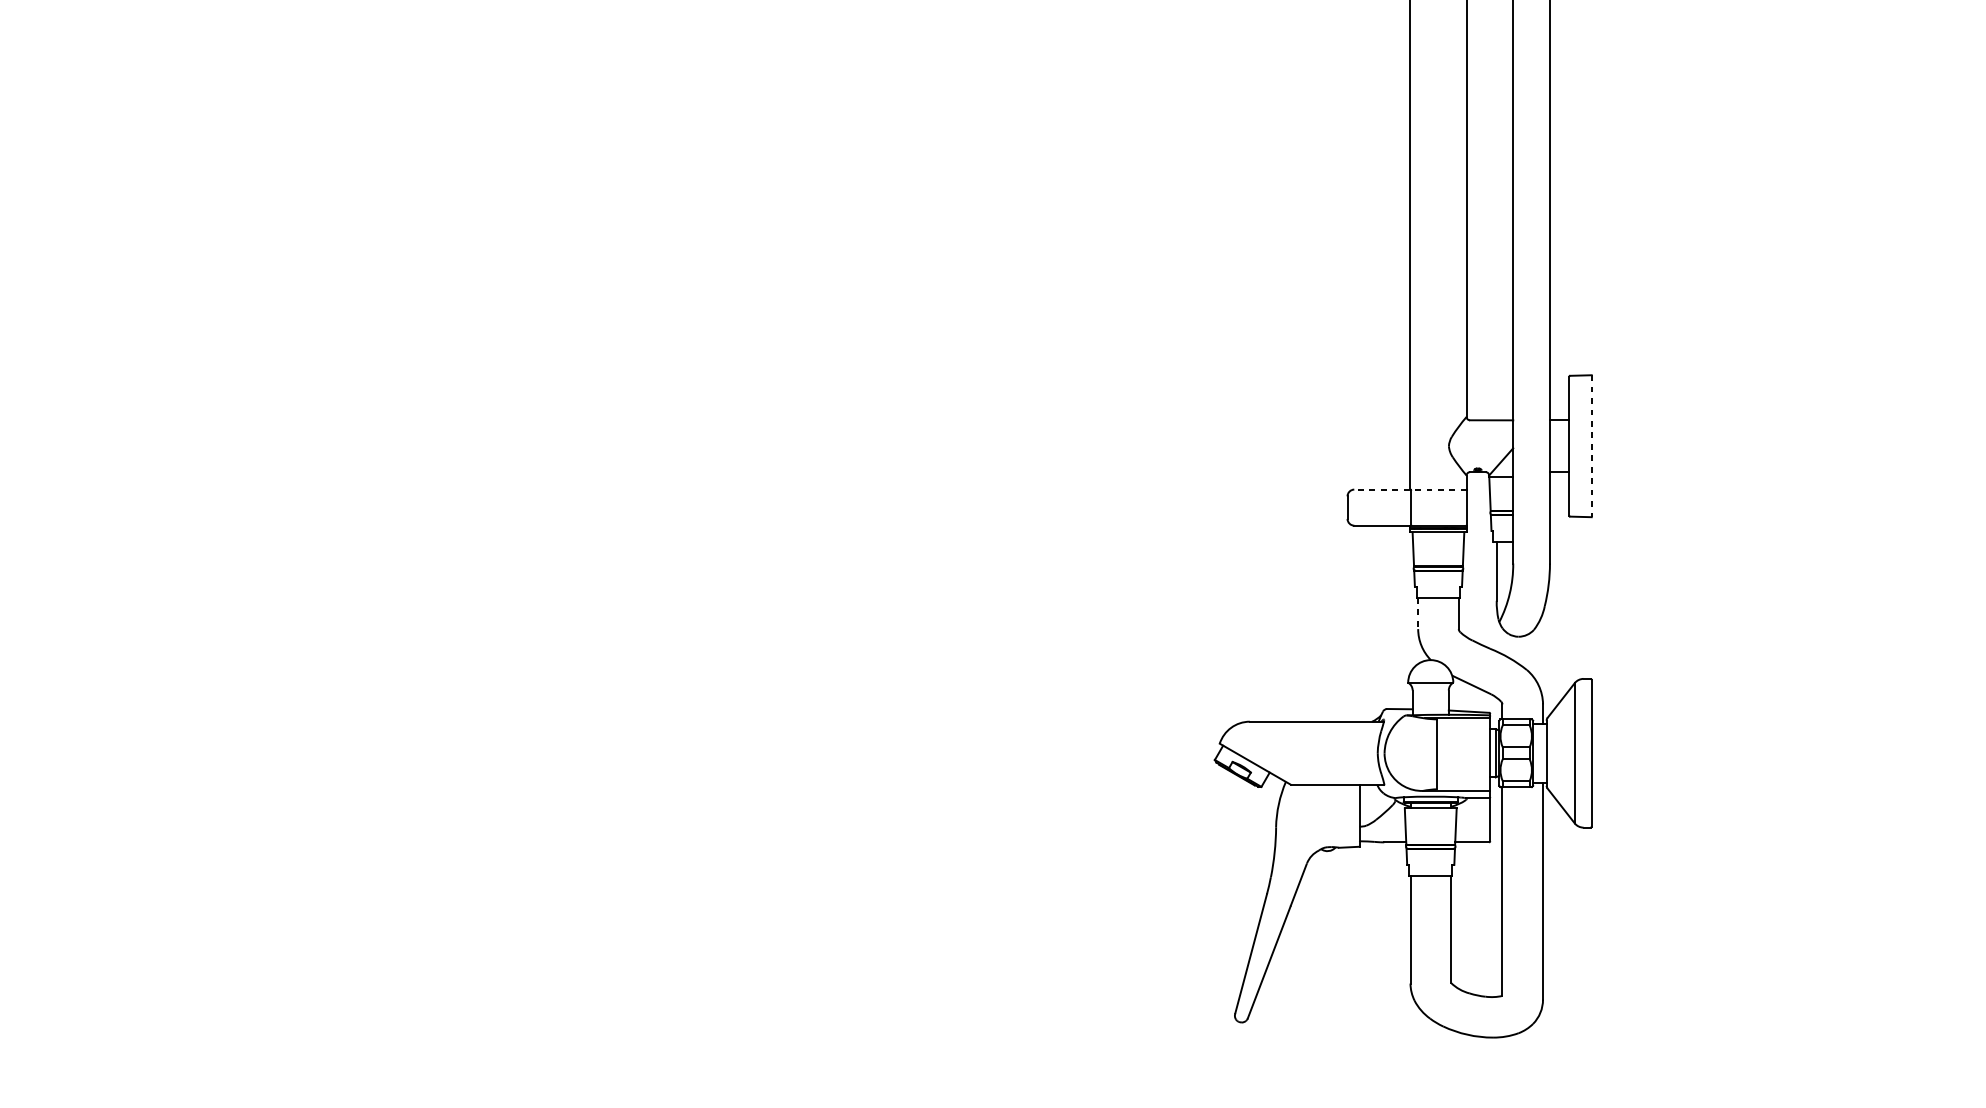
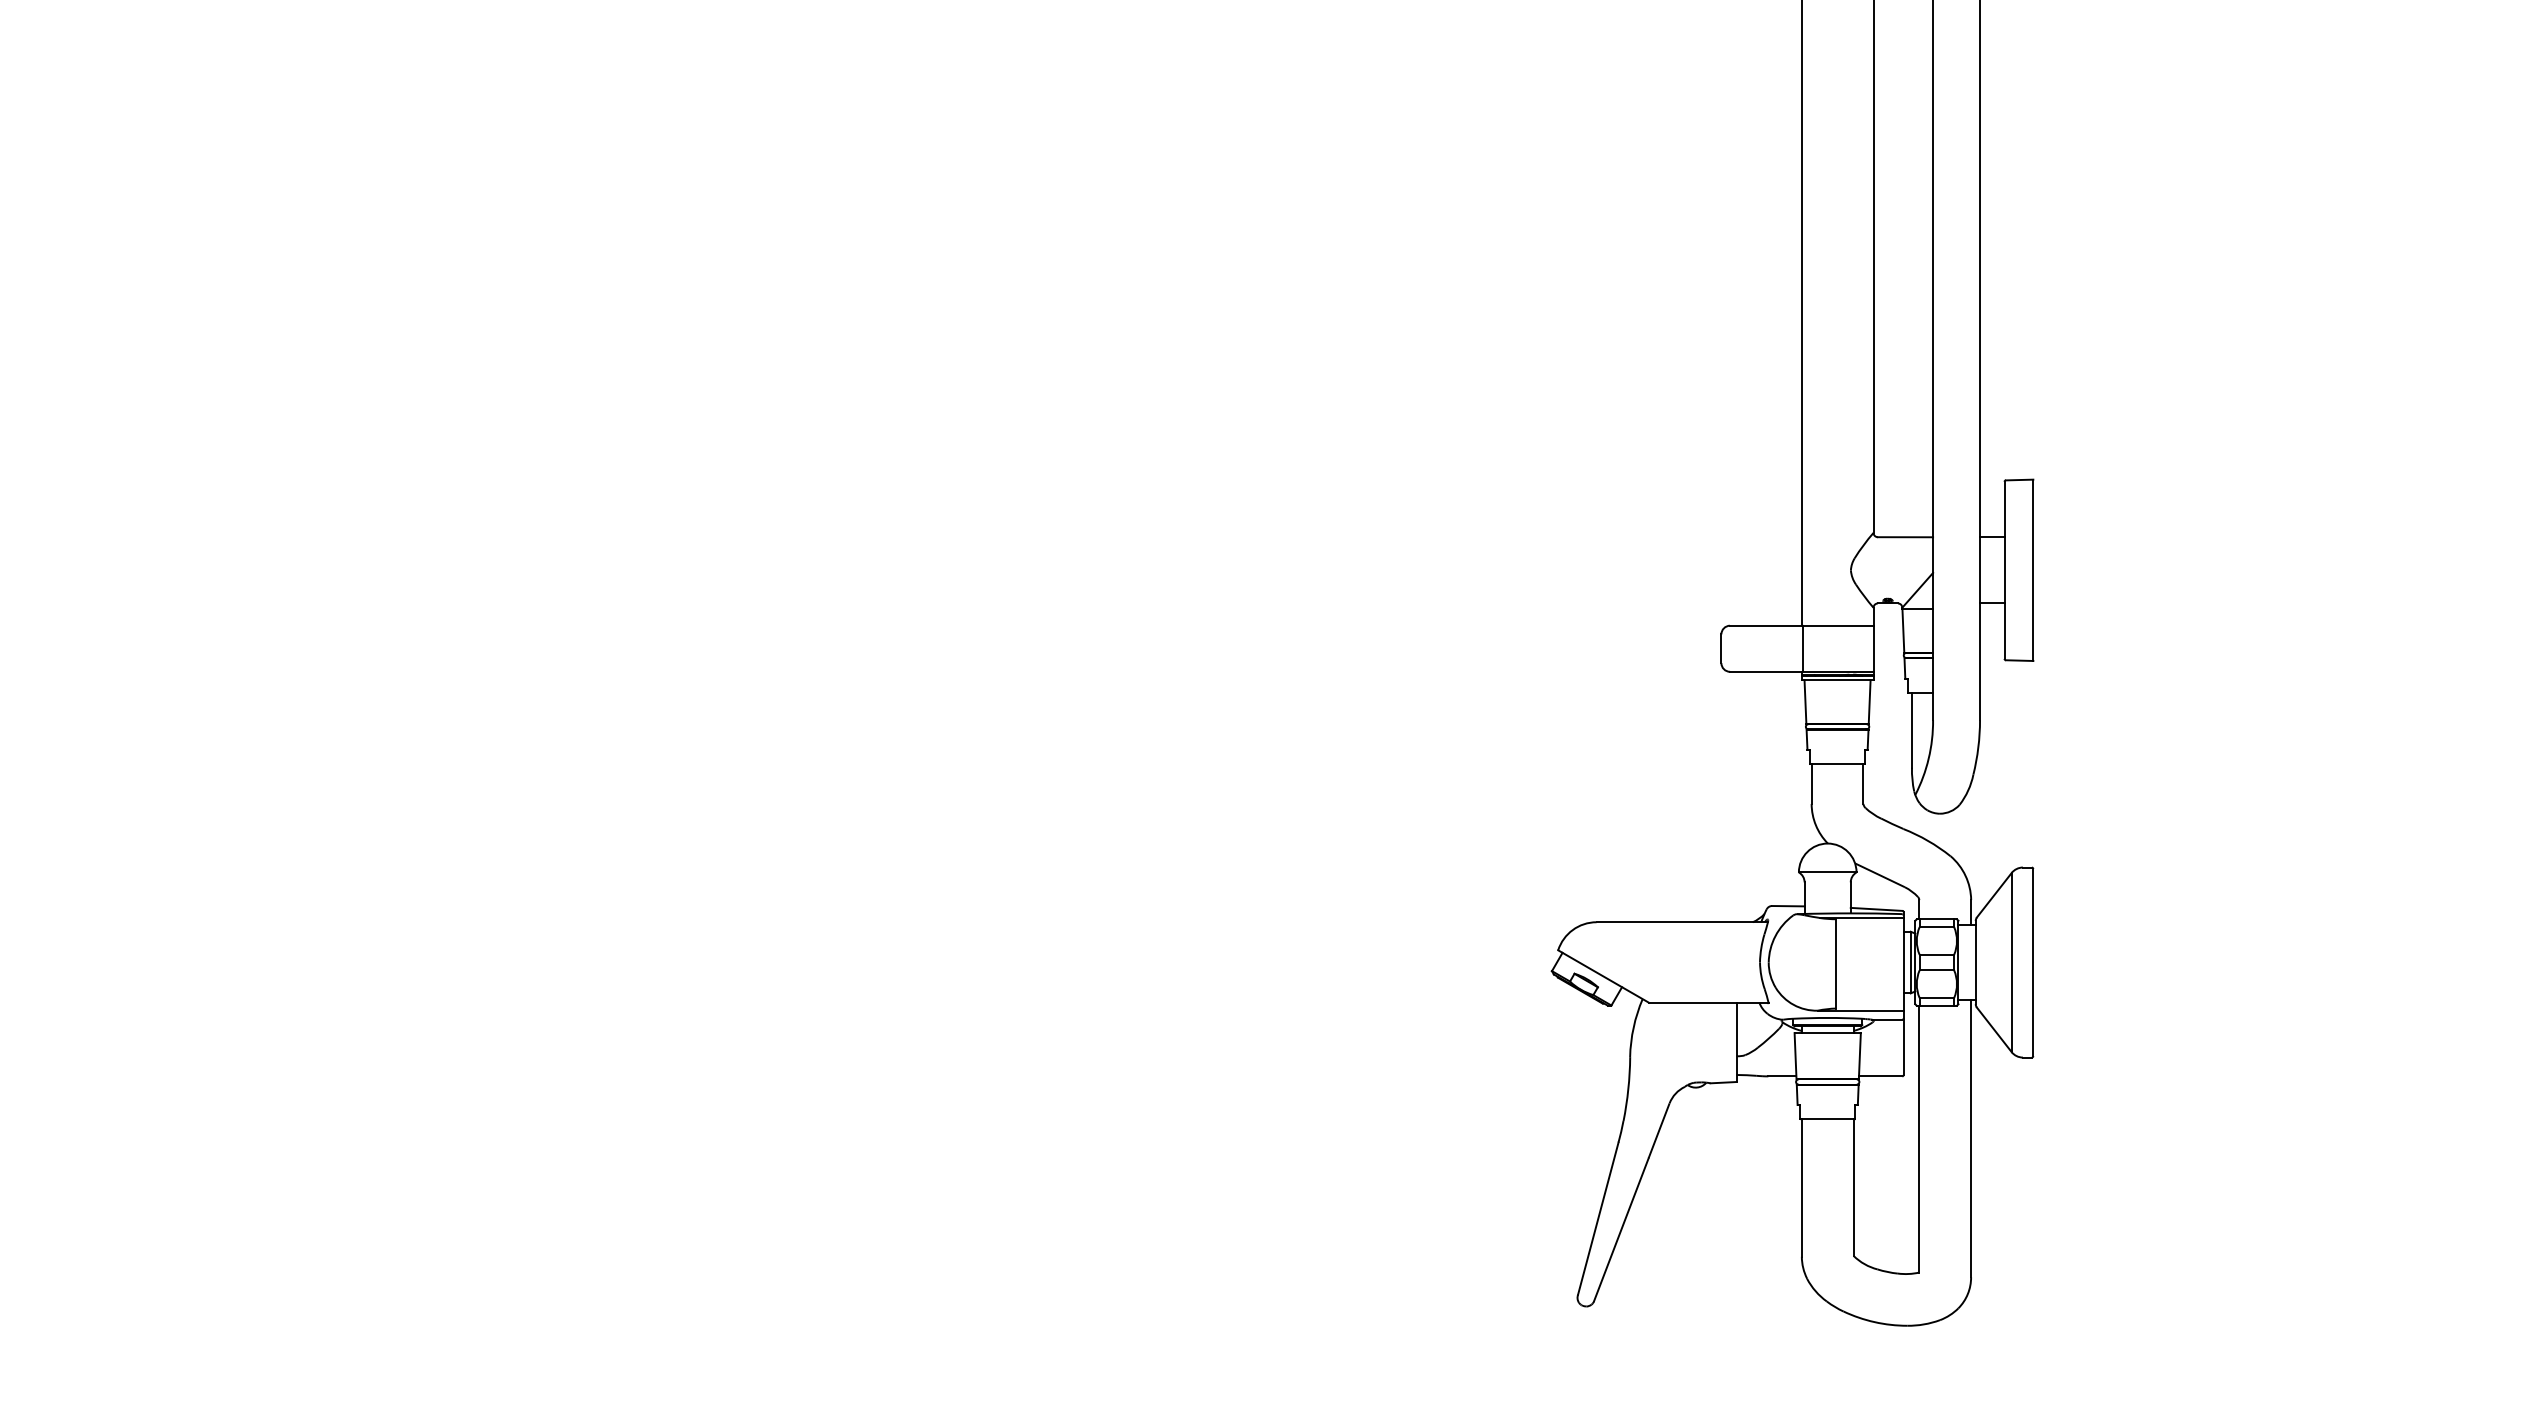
line: (1591, 446) -> (2033, 570), dashed -> solid
line: (1410, 489) -> (1801, 625), dashed -> solid
line: (1418, 613) -> (1811, 784), dashed -> solid

